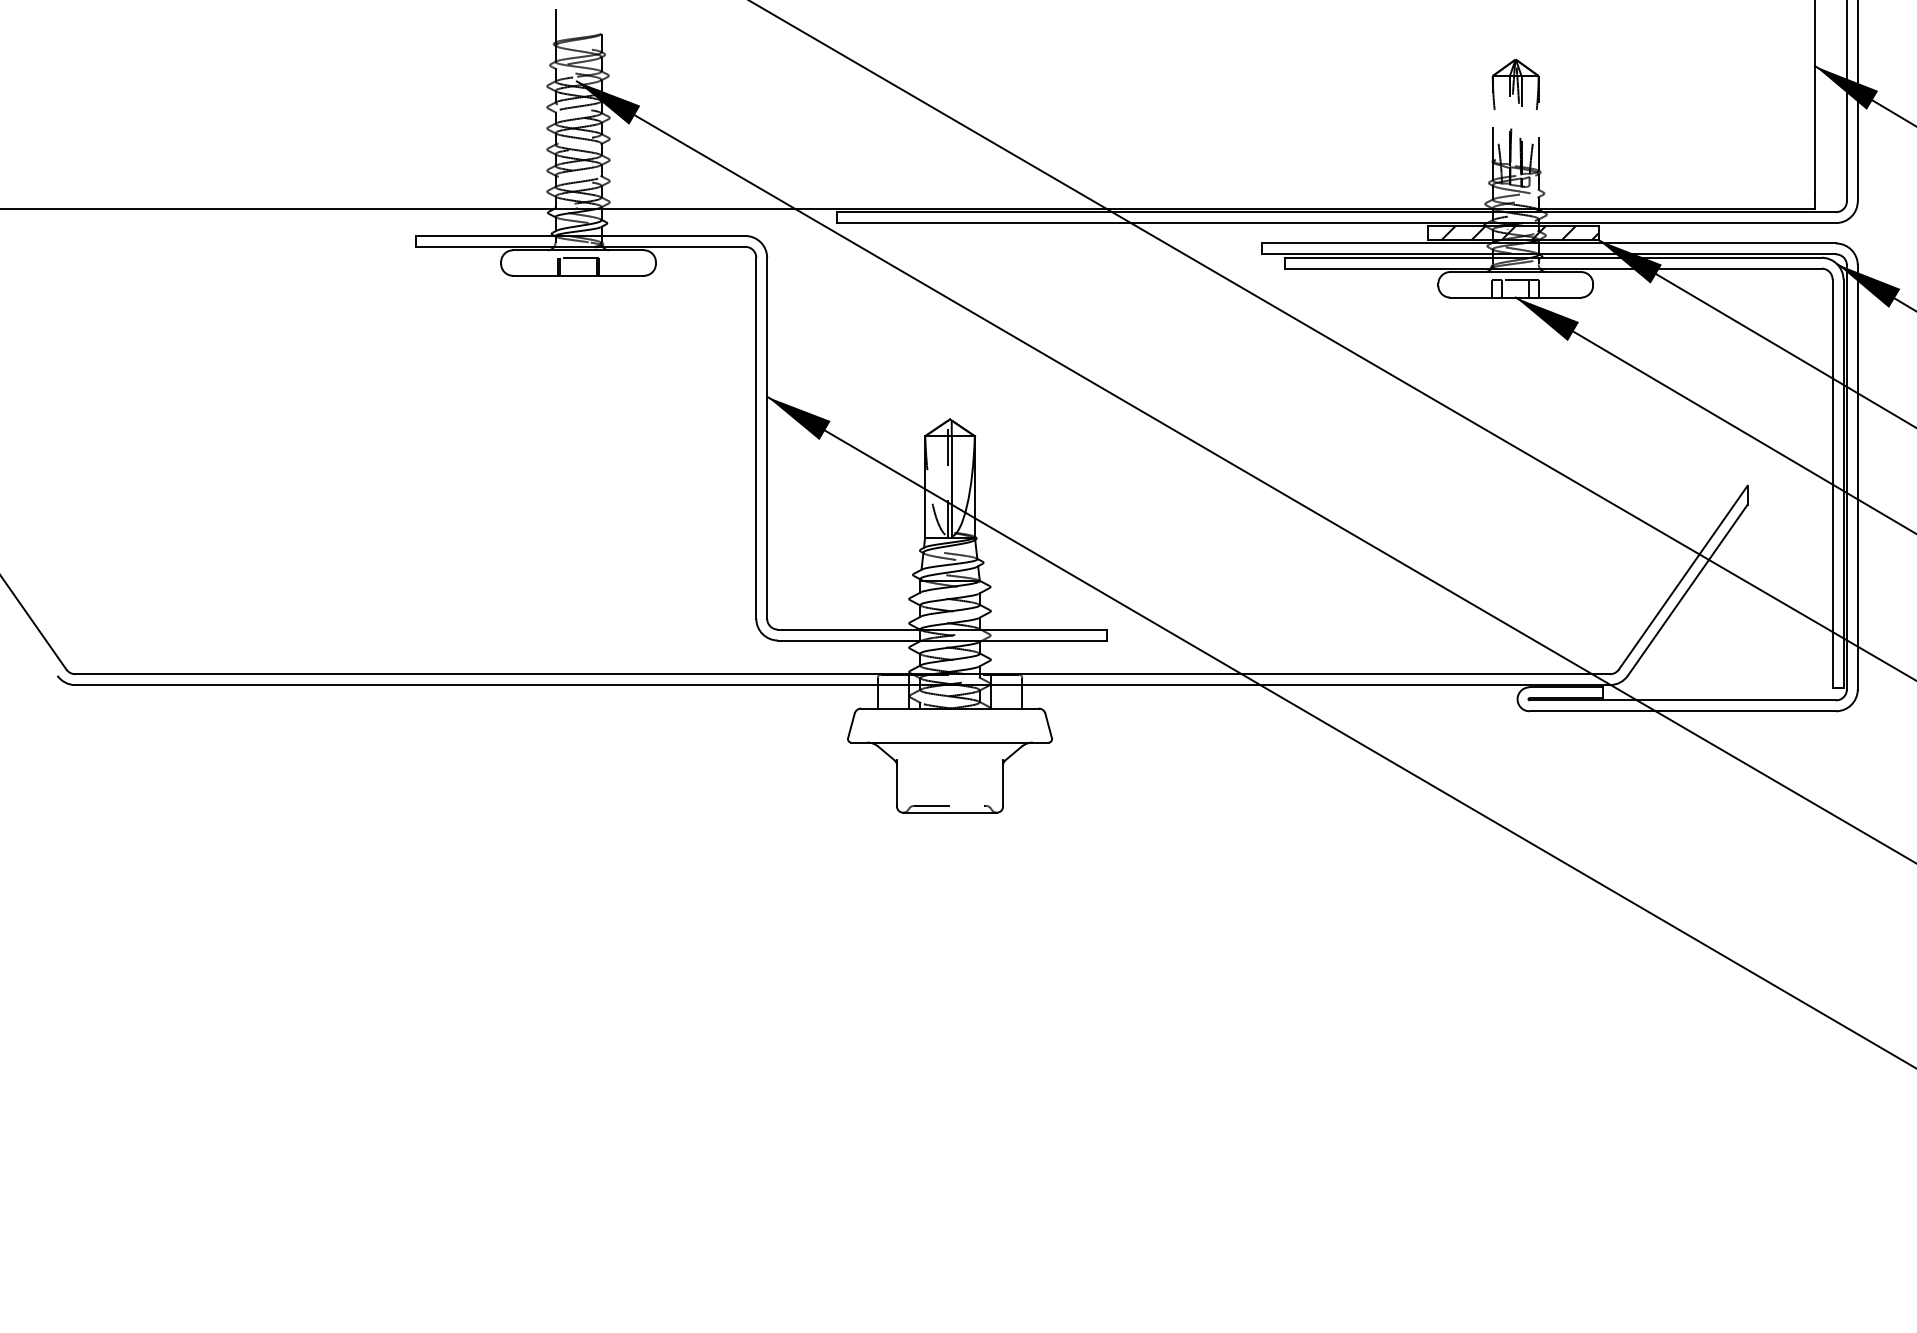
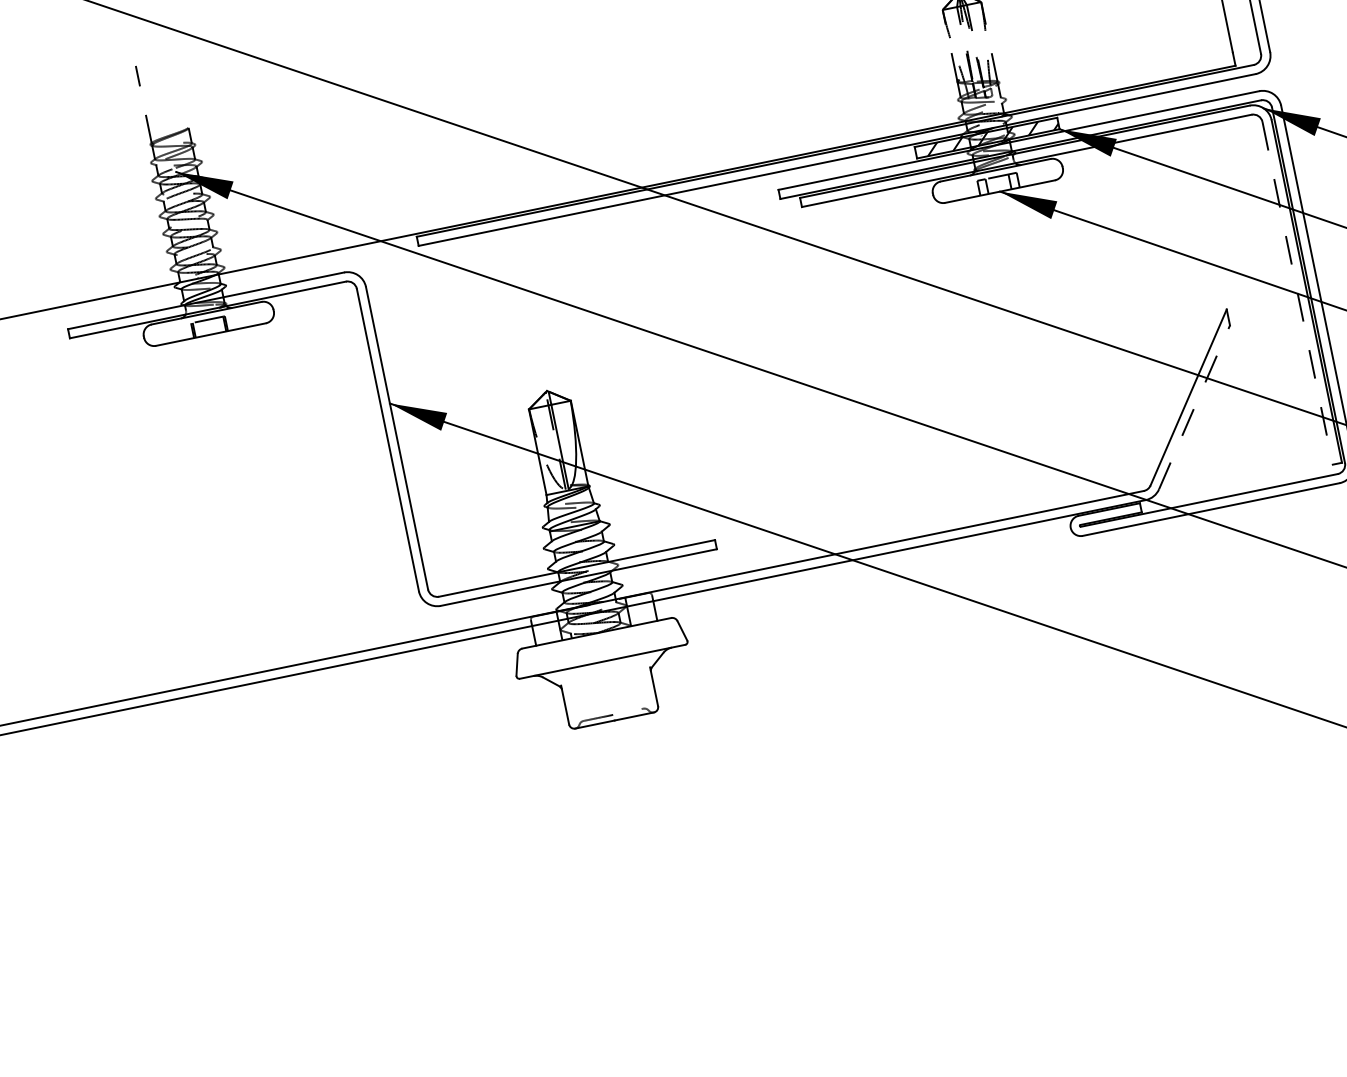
line: (1832, 484) -> (1297, 293), solid -> dashed
line: (1688, 589) -> (1195, 406), solid -> dashed

